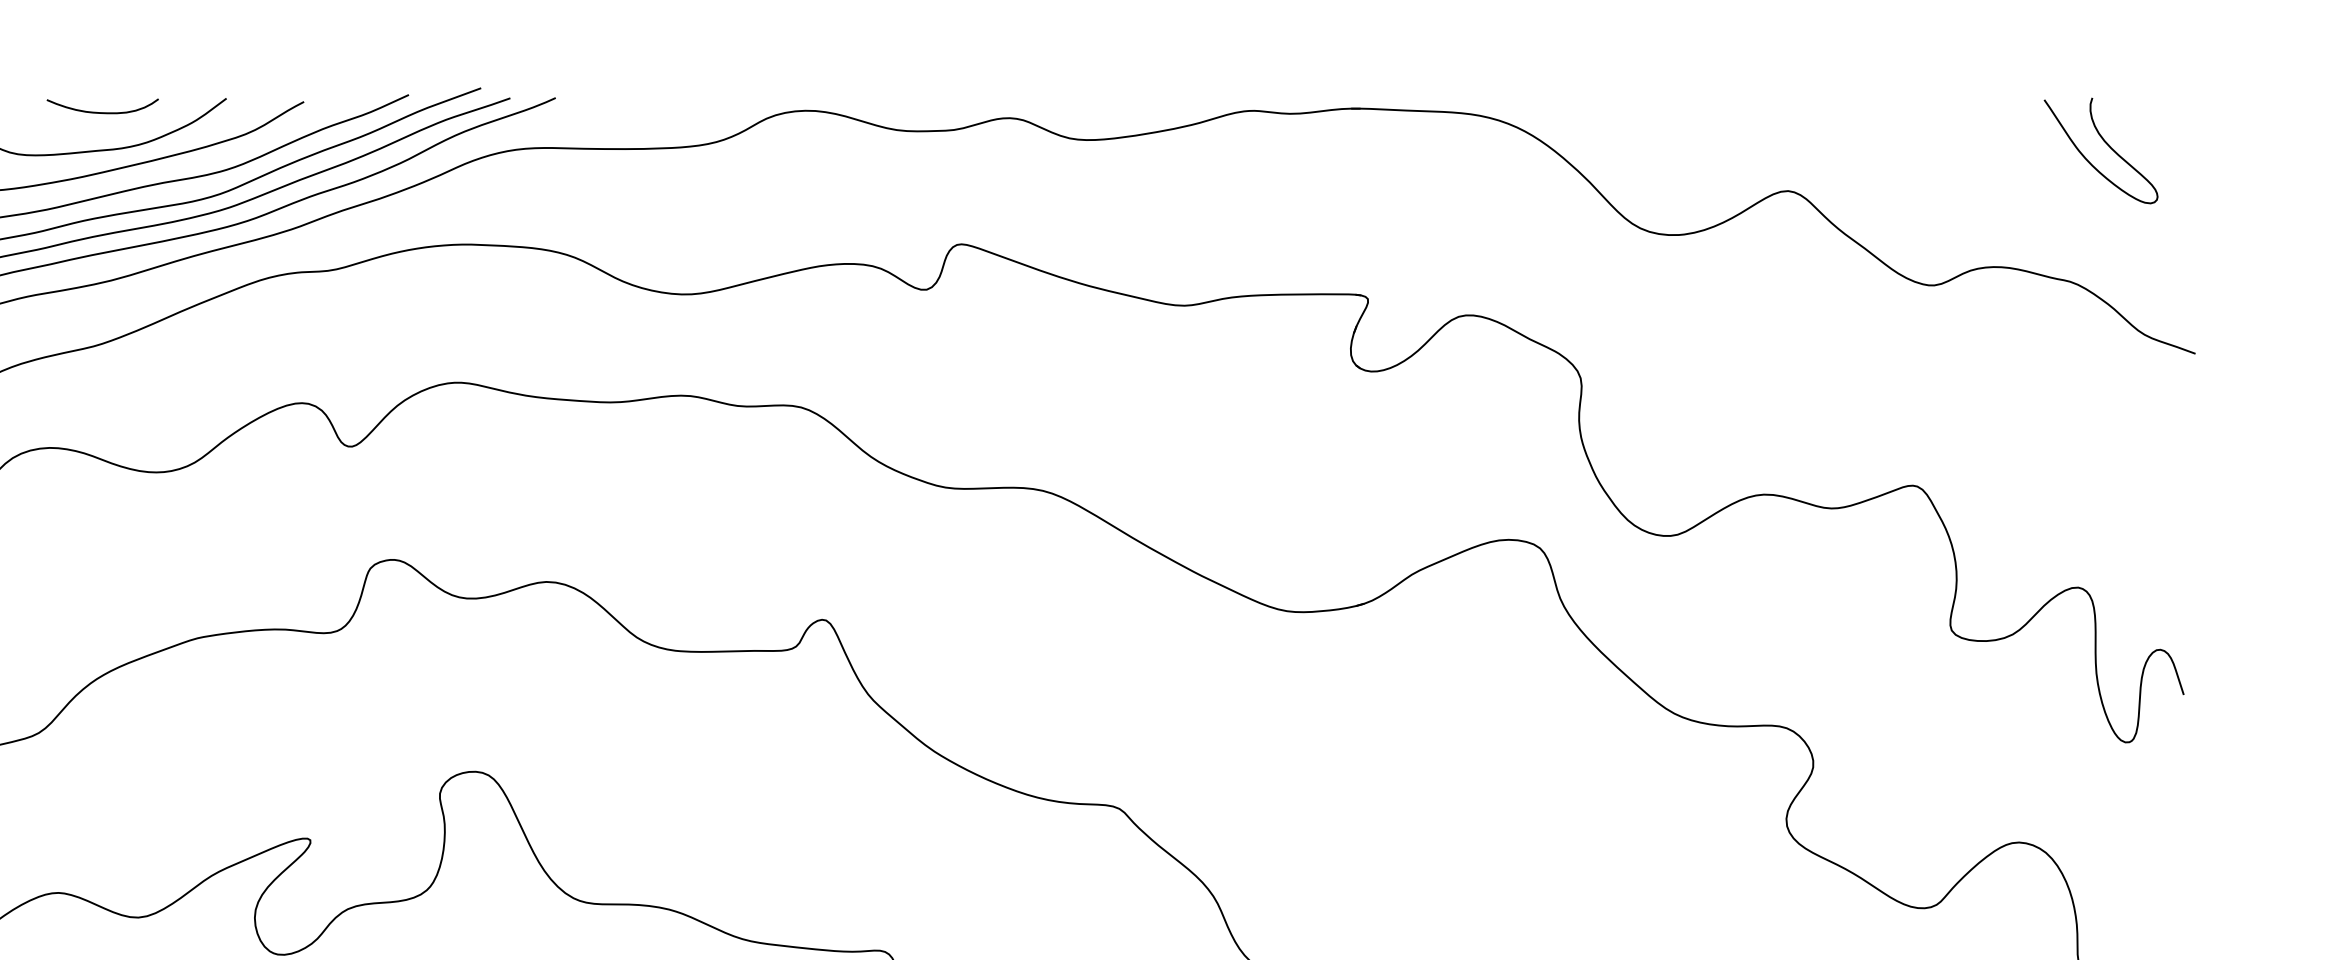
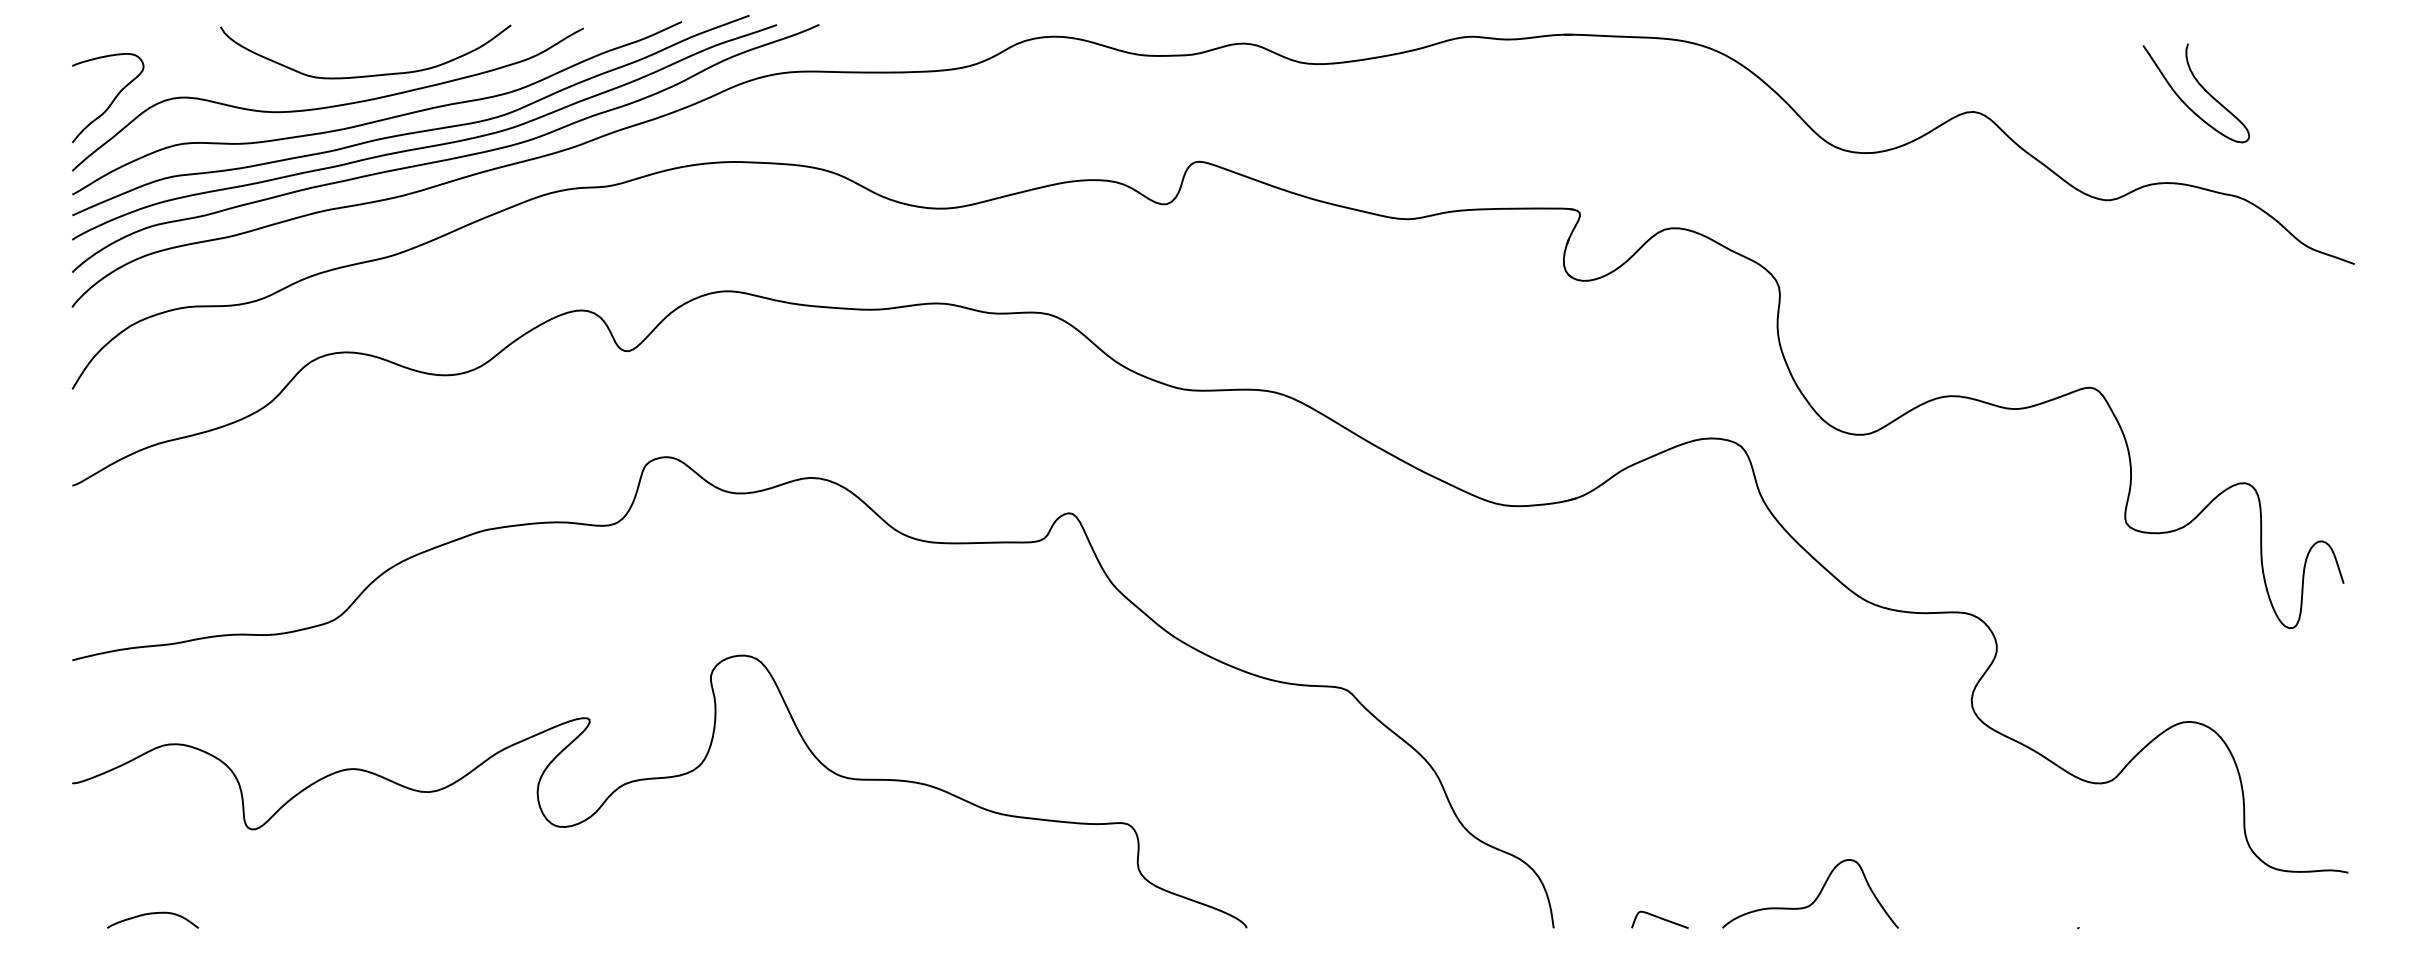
curve: (99, 111) -> (392, 37), removed
curve: (2106, 144) -> (2201, 87), moved

